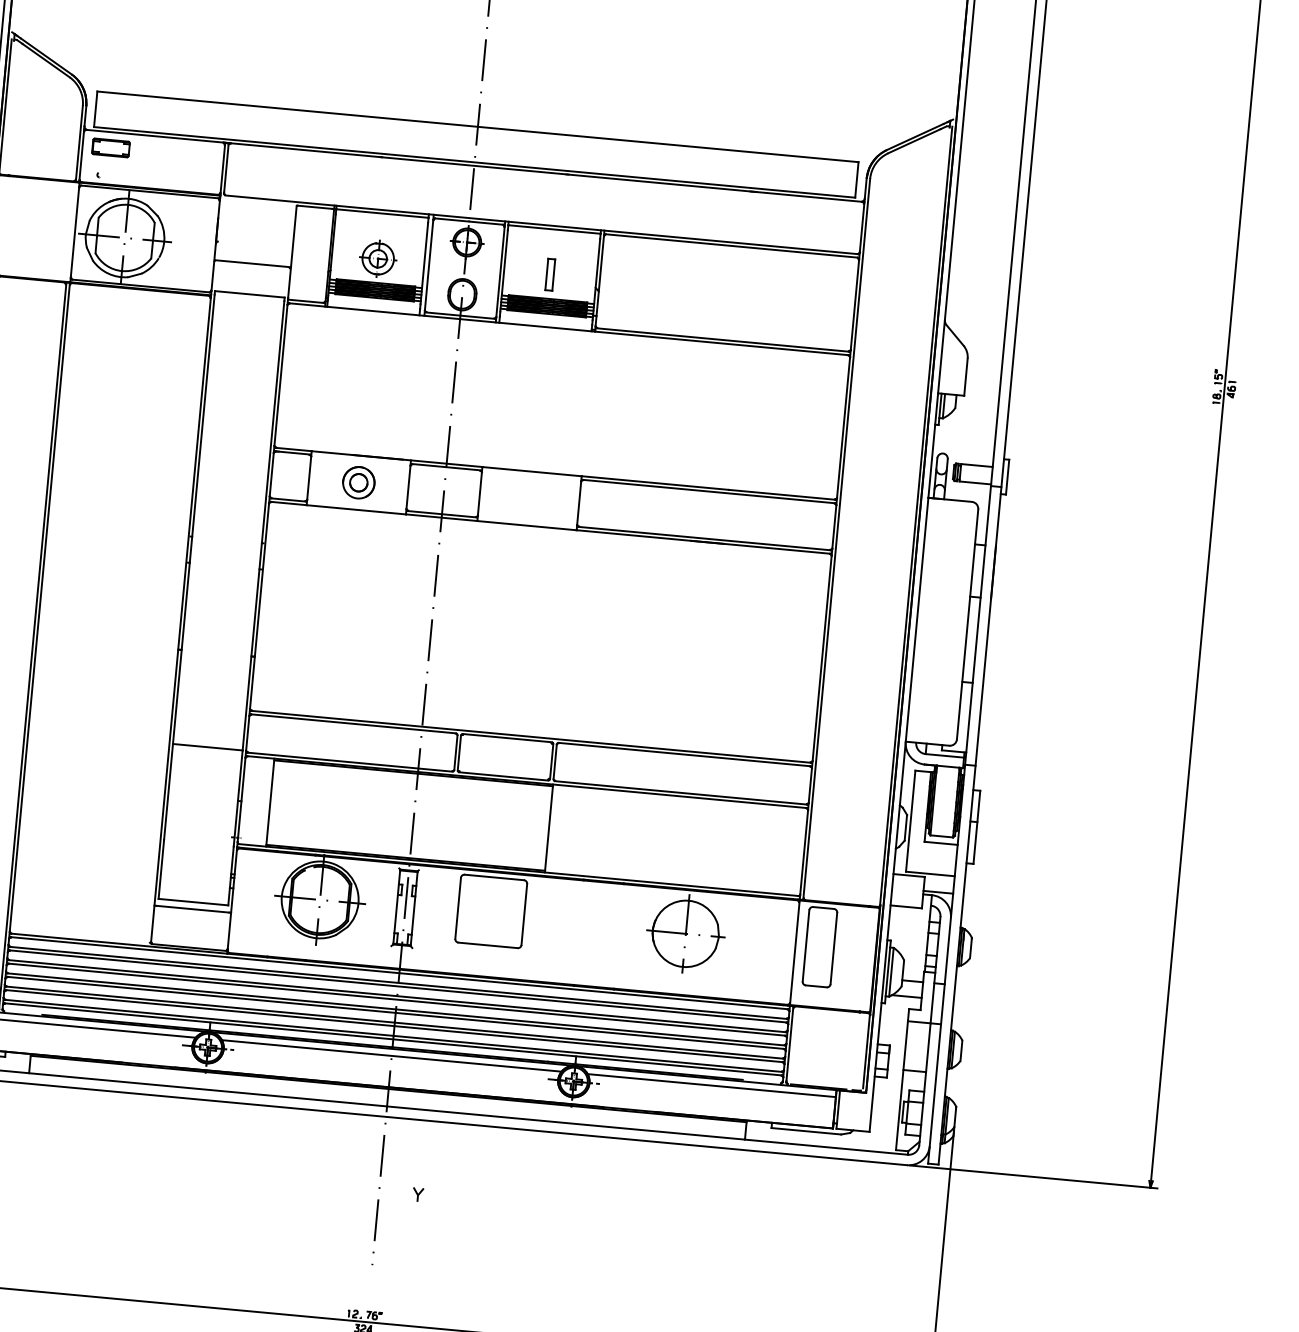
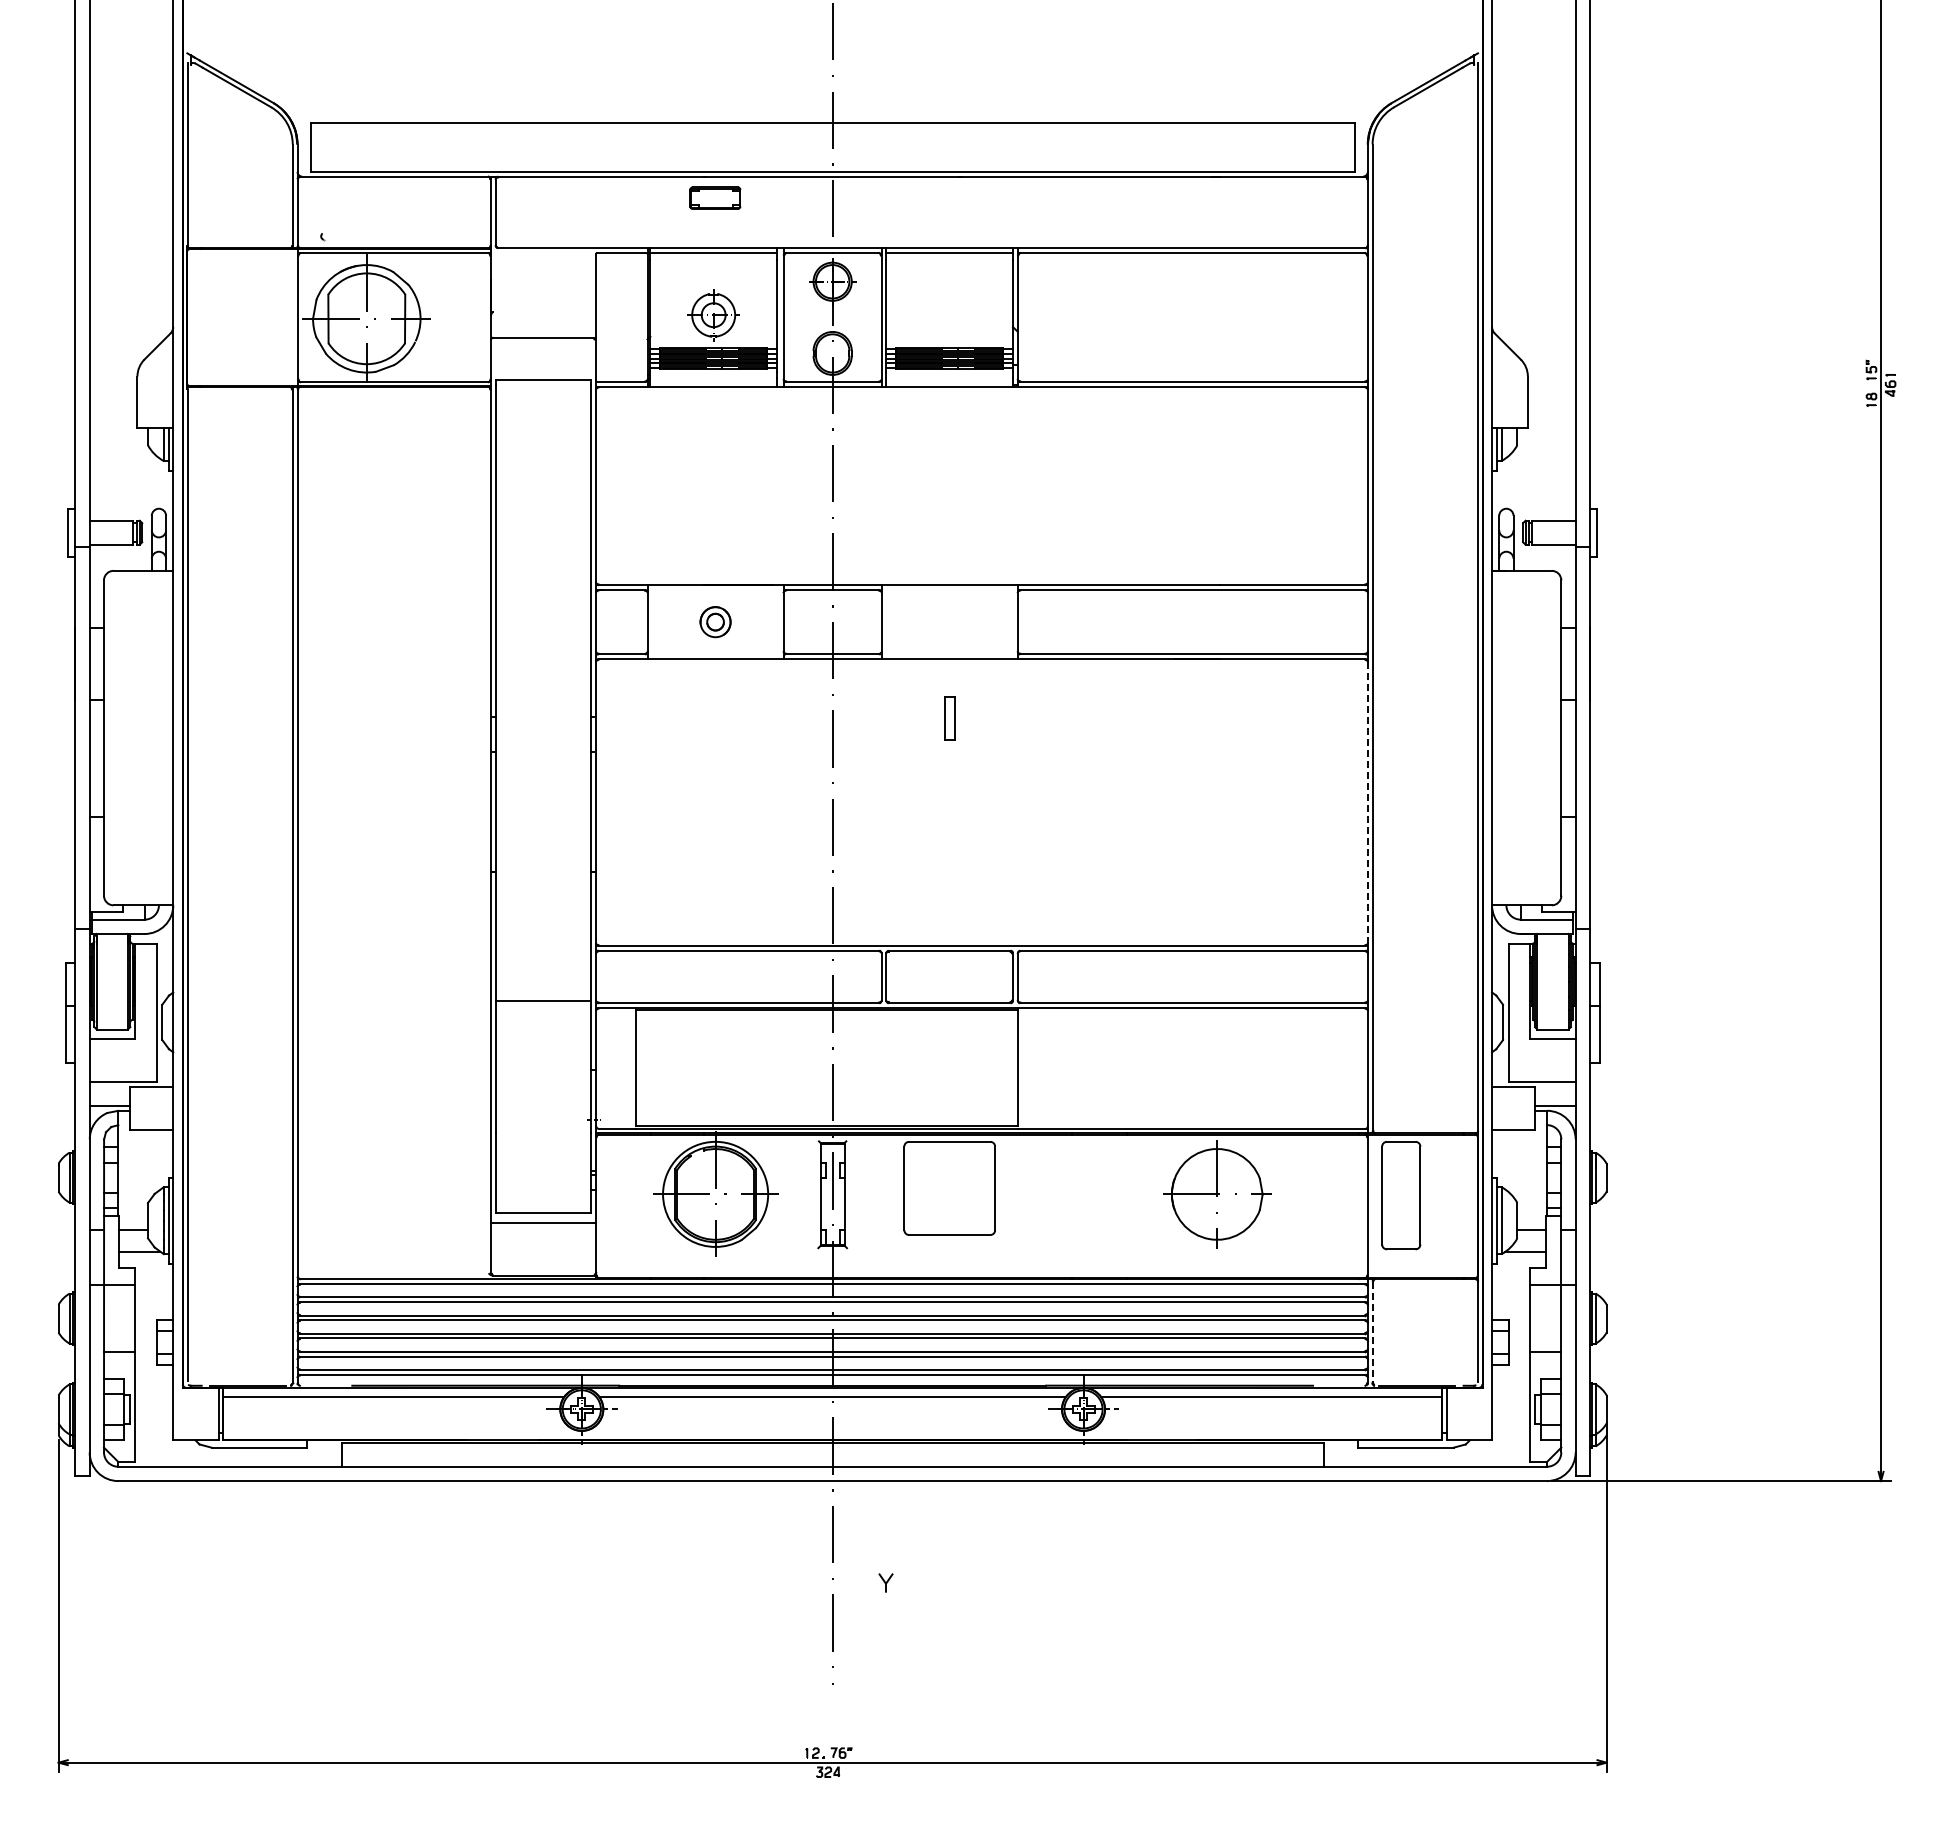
part: (111, 147) -> (715, 197), moved
part: (550, 274) -> (949, 718), moved
part: (358, 482) -> (715, 621), size x0.7
line: (821, 658) -> (1367, 802), solid -> dashed
line: (789, 1045) -> (1372, 1332), solid -> dashed

